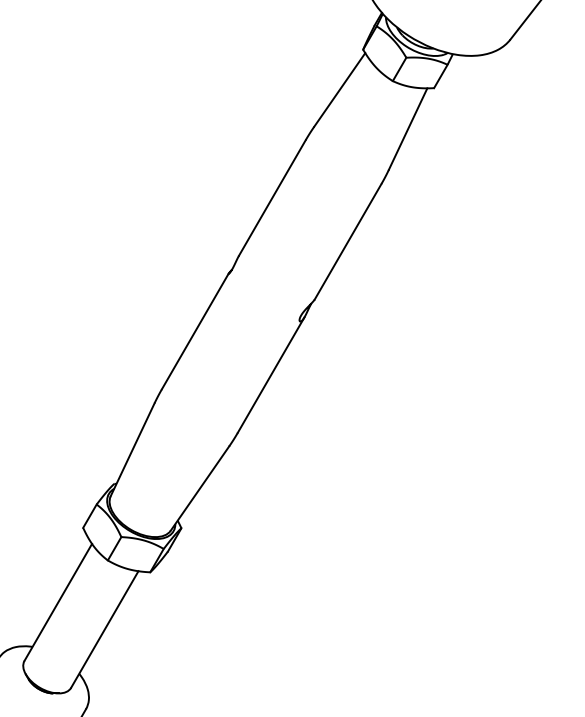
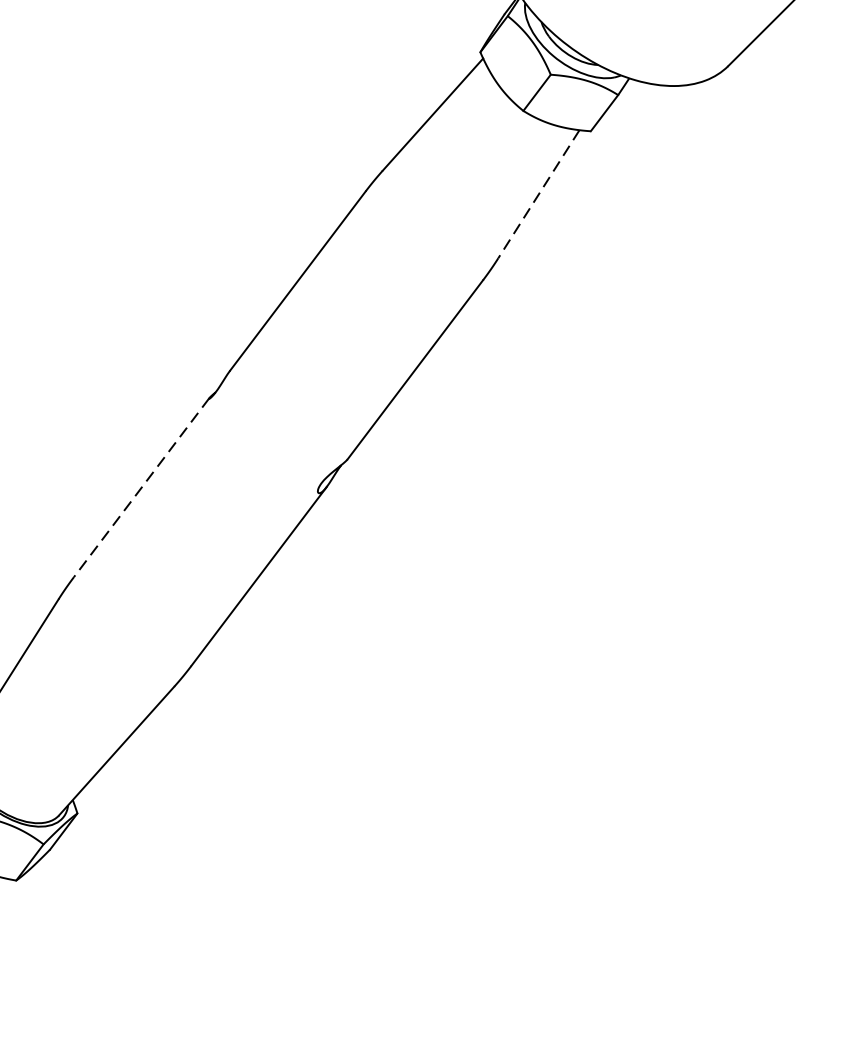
line: (407, 129) -> (537, 194), solid -> dashed
line: (195, 331) -> (141, 487), solid -> dashed

